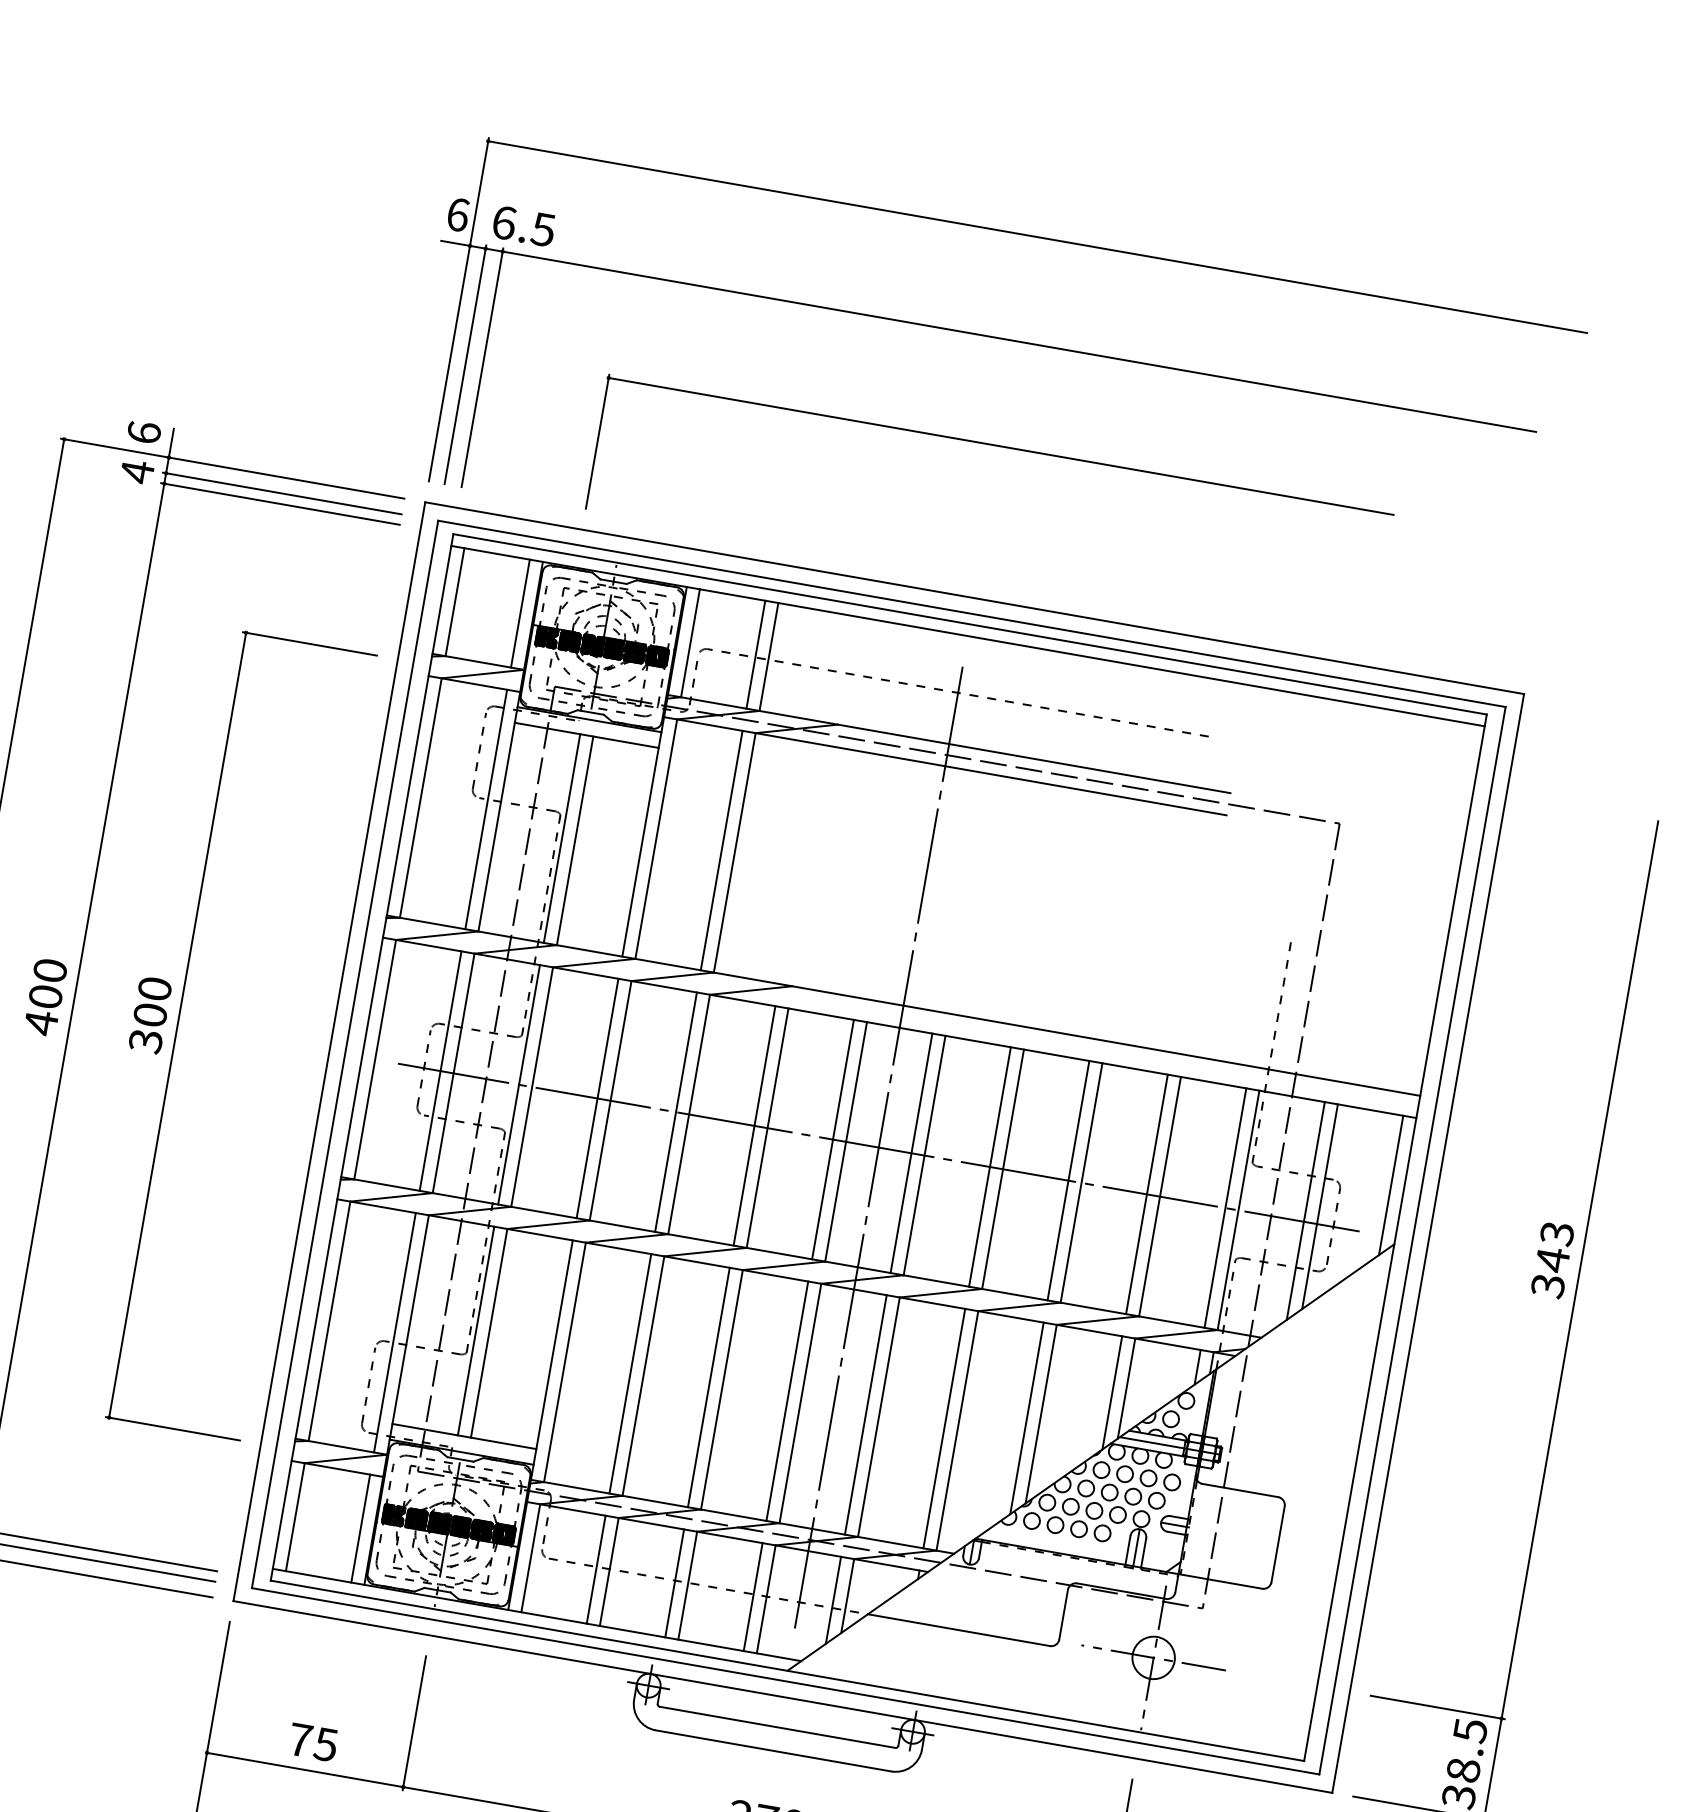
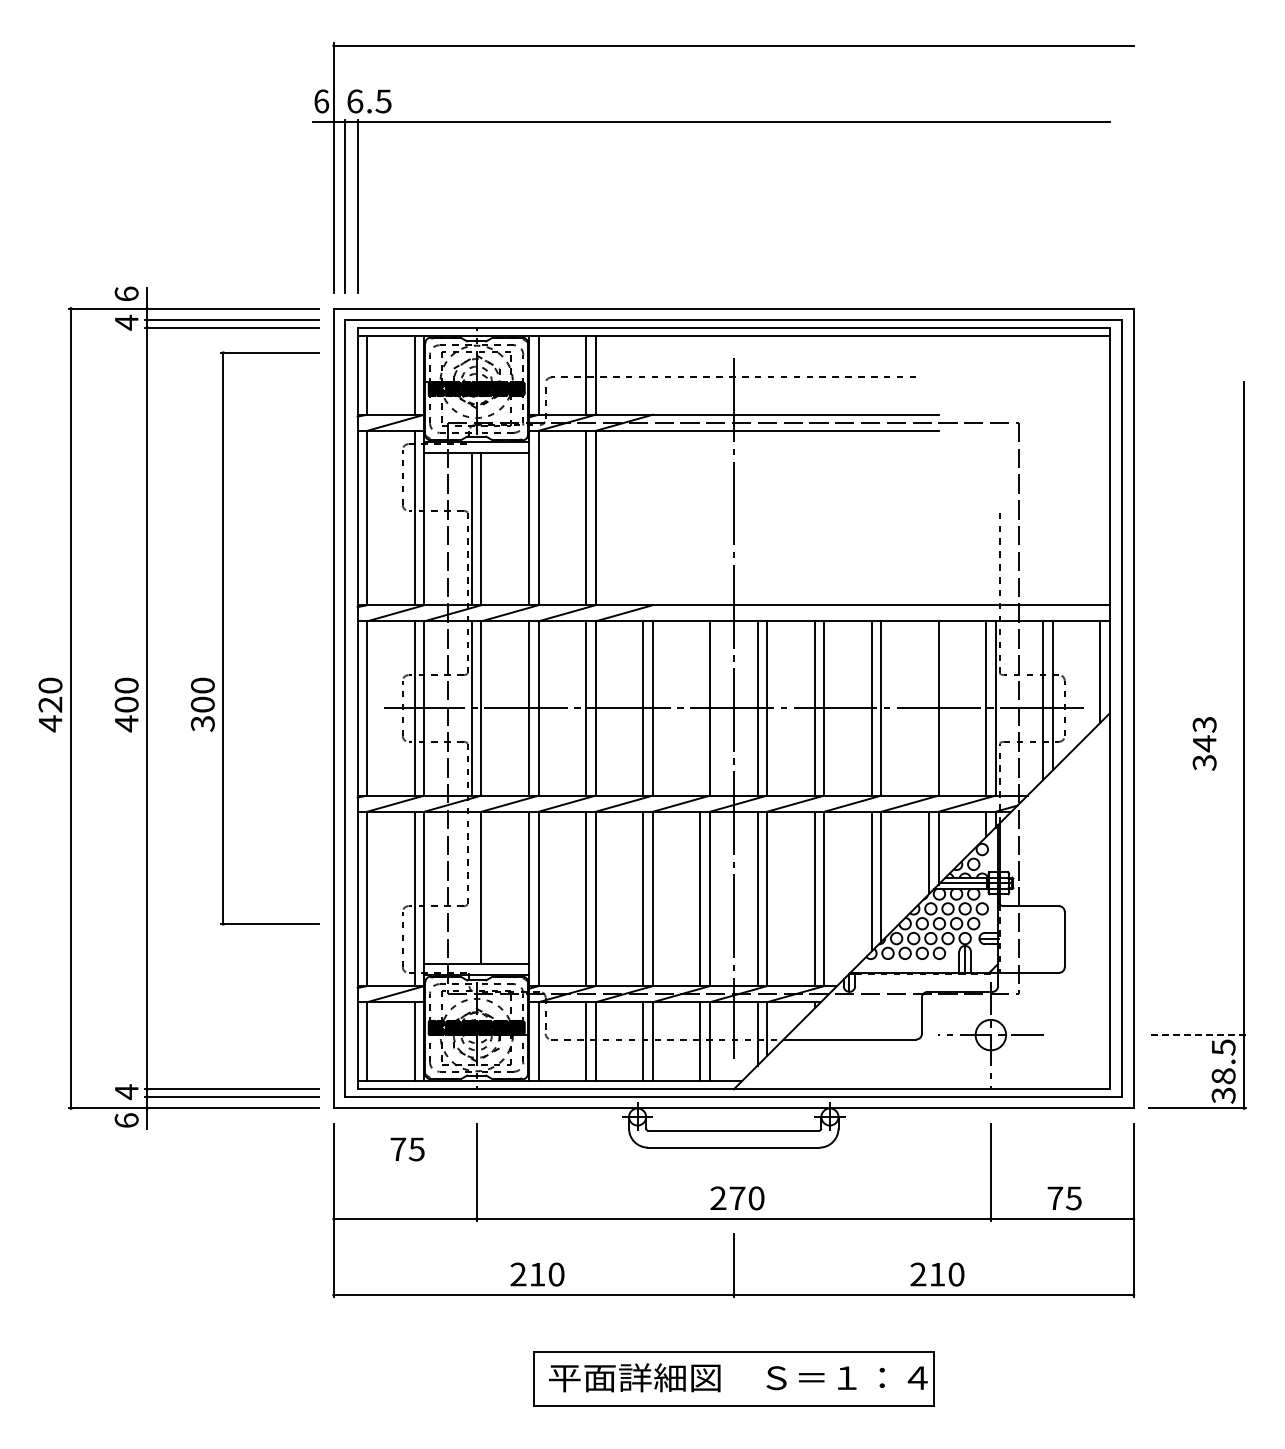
part: (999, 446) -> (732, 198), removed
part: (177, 1025) -> (223, 638), moved
line: (833, 1139) -> (700, 708), removed
line: (1146, 1194) -> (928, 708), removed
text: (1552, 1259) -> (1204, 743), moved
line: (475, 1330) -> (471, 887), removed
line: (1437, 1707) -> (1197, 1035), solid -> dashed
text: (313, 1742) -> (407, 1149), moved

